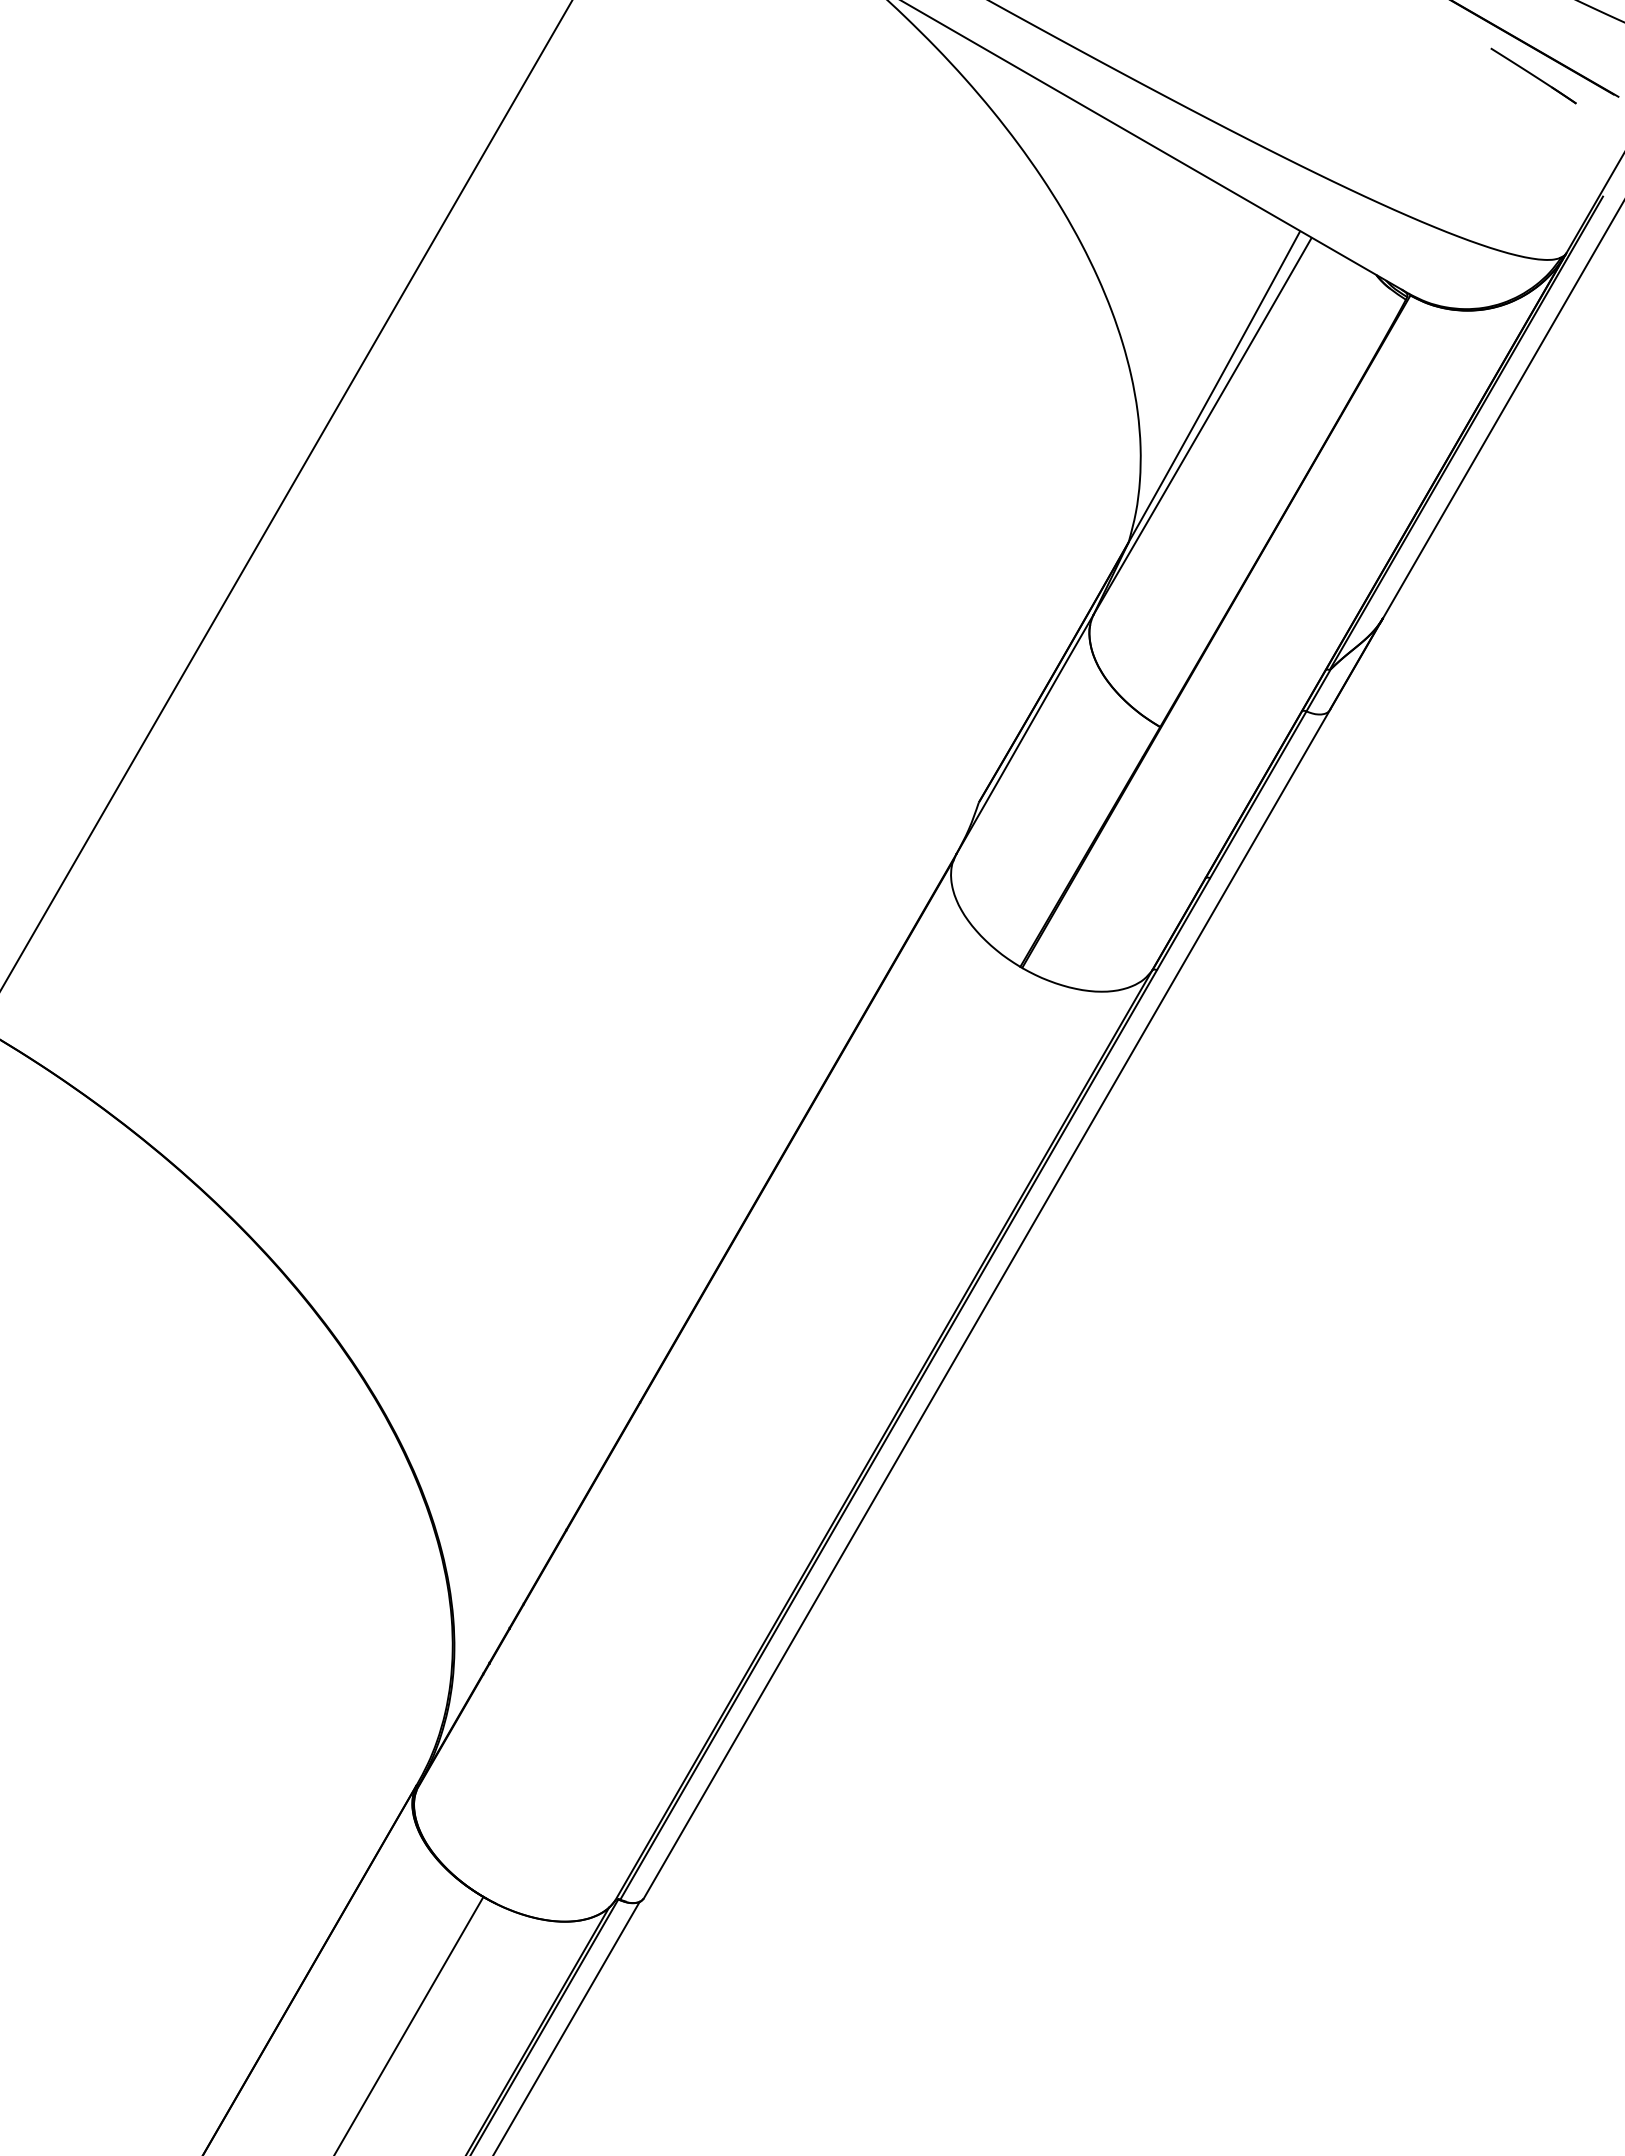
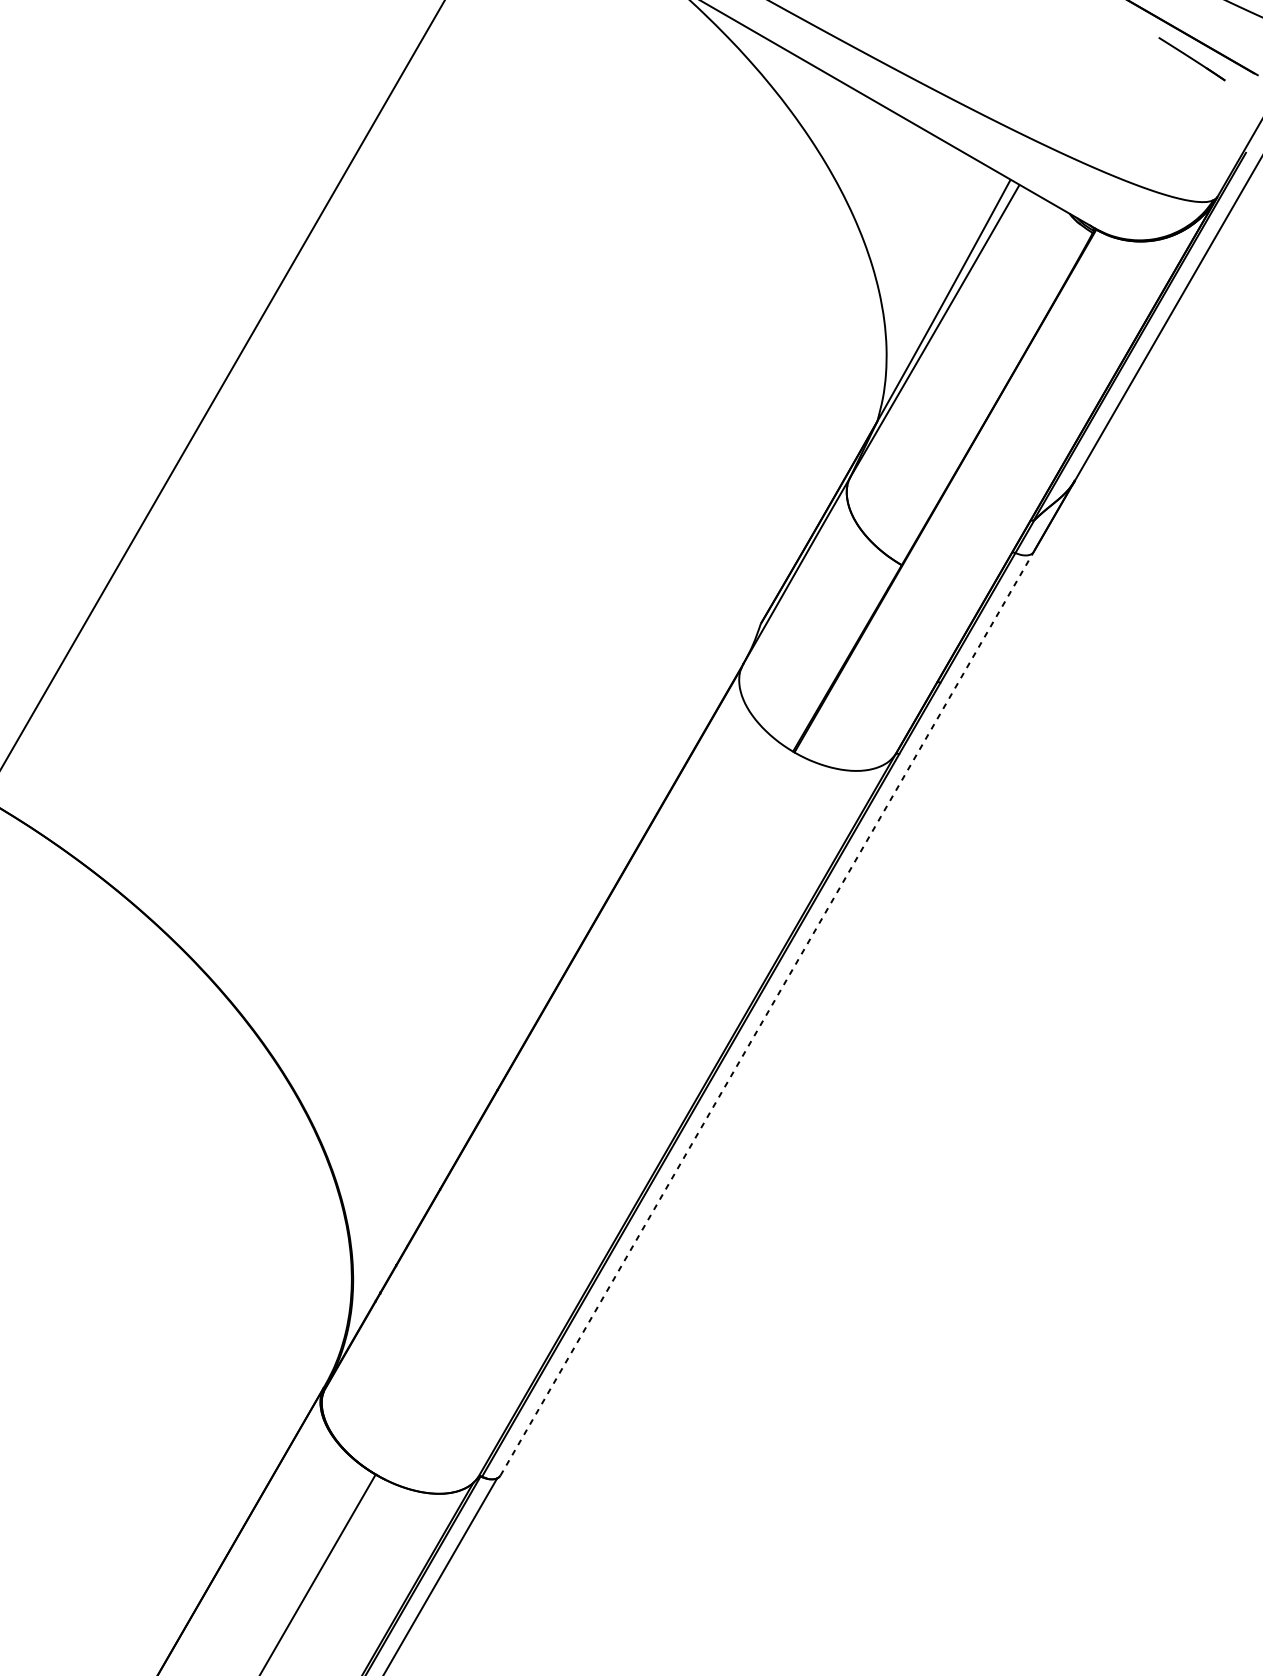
line: (987, 1303) -> (767, 1013), solid -> dashed

